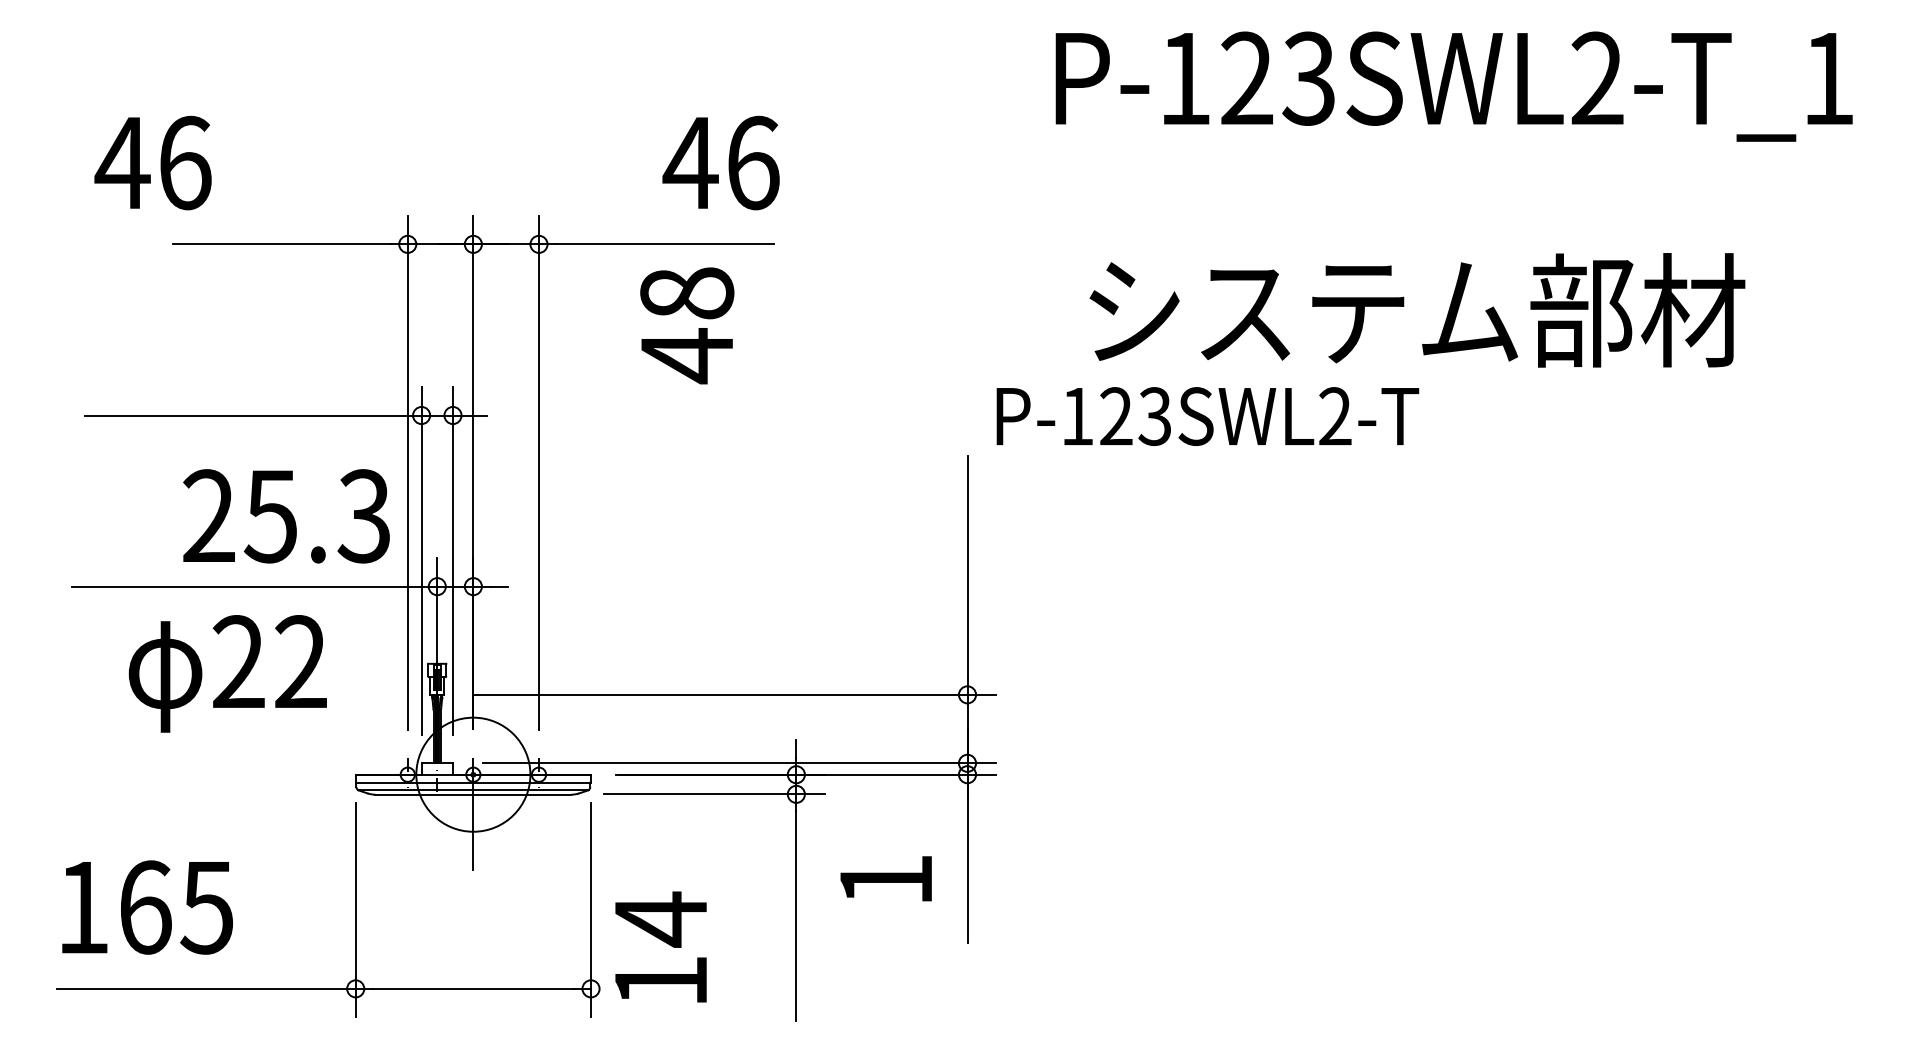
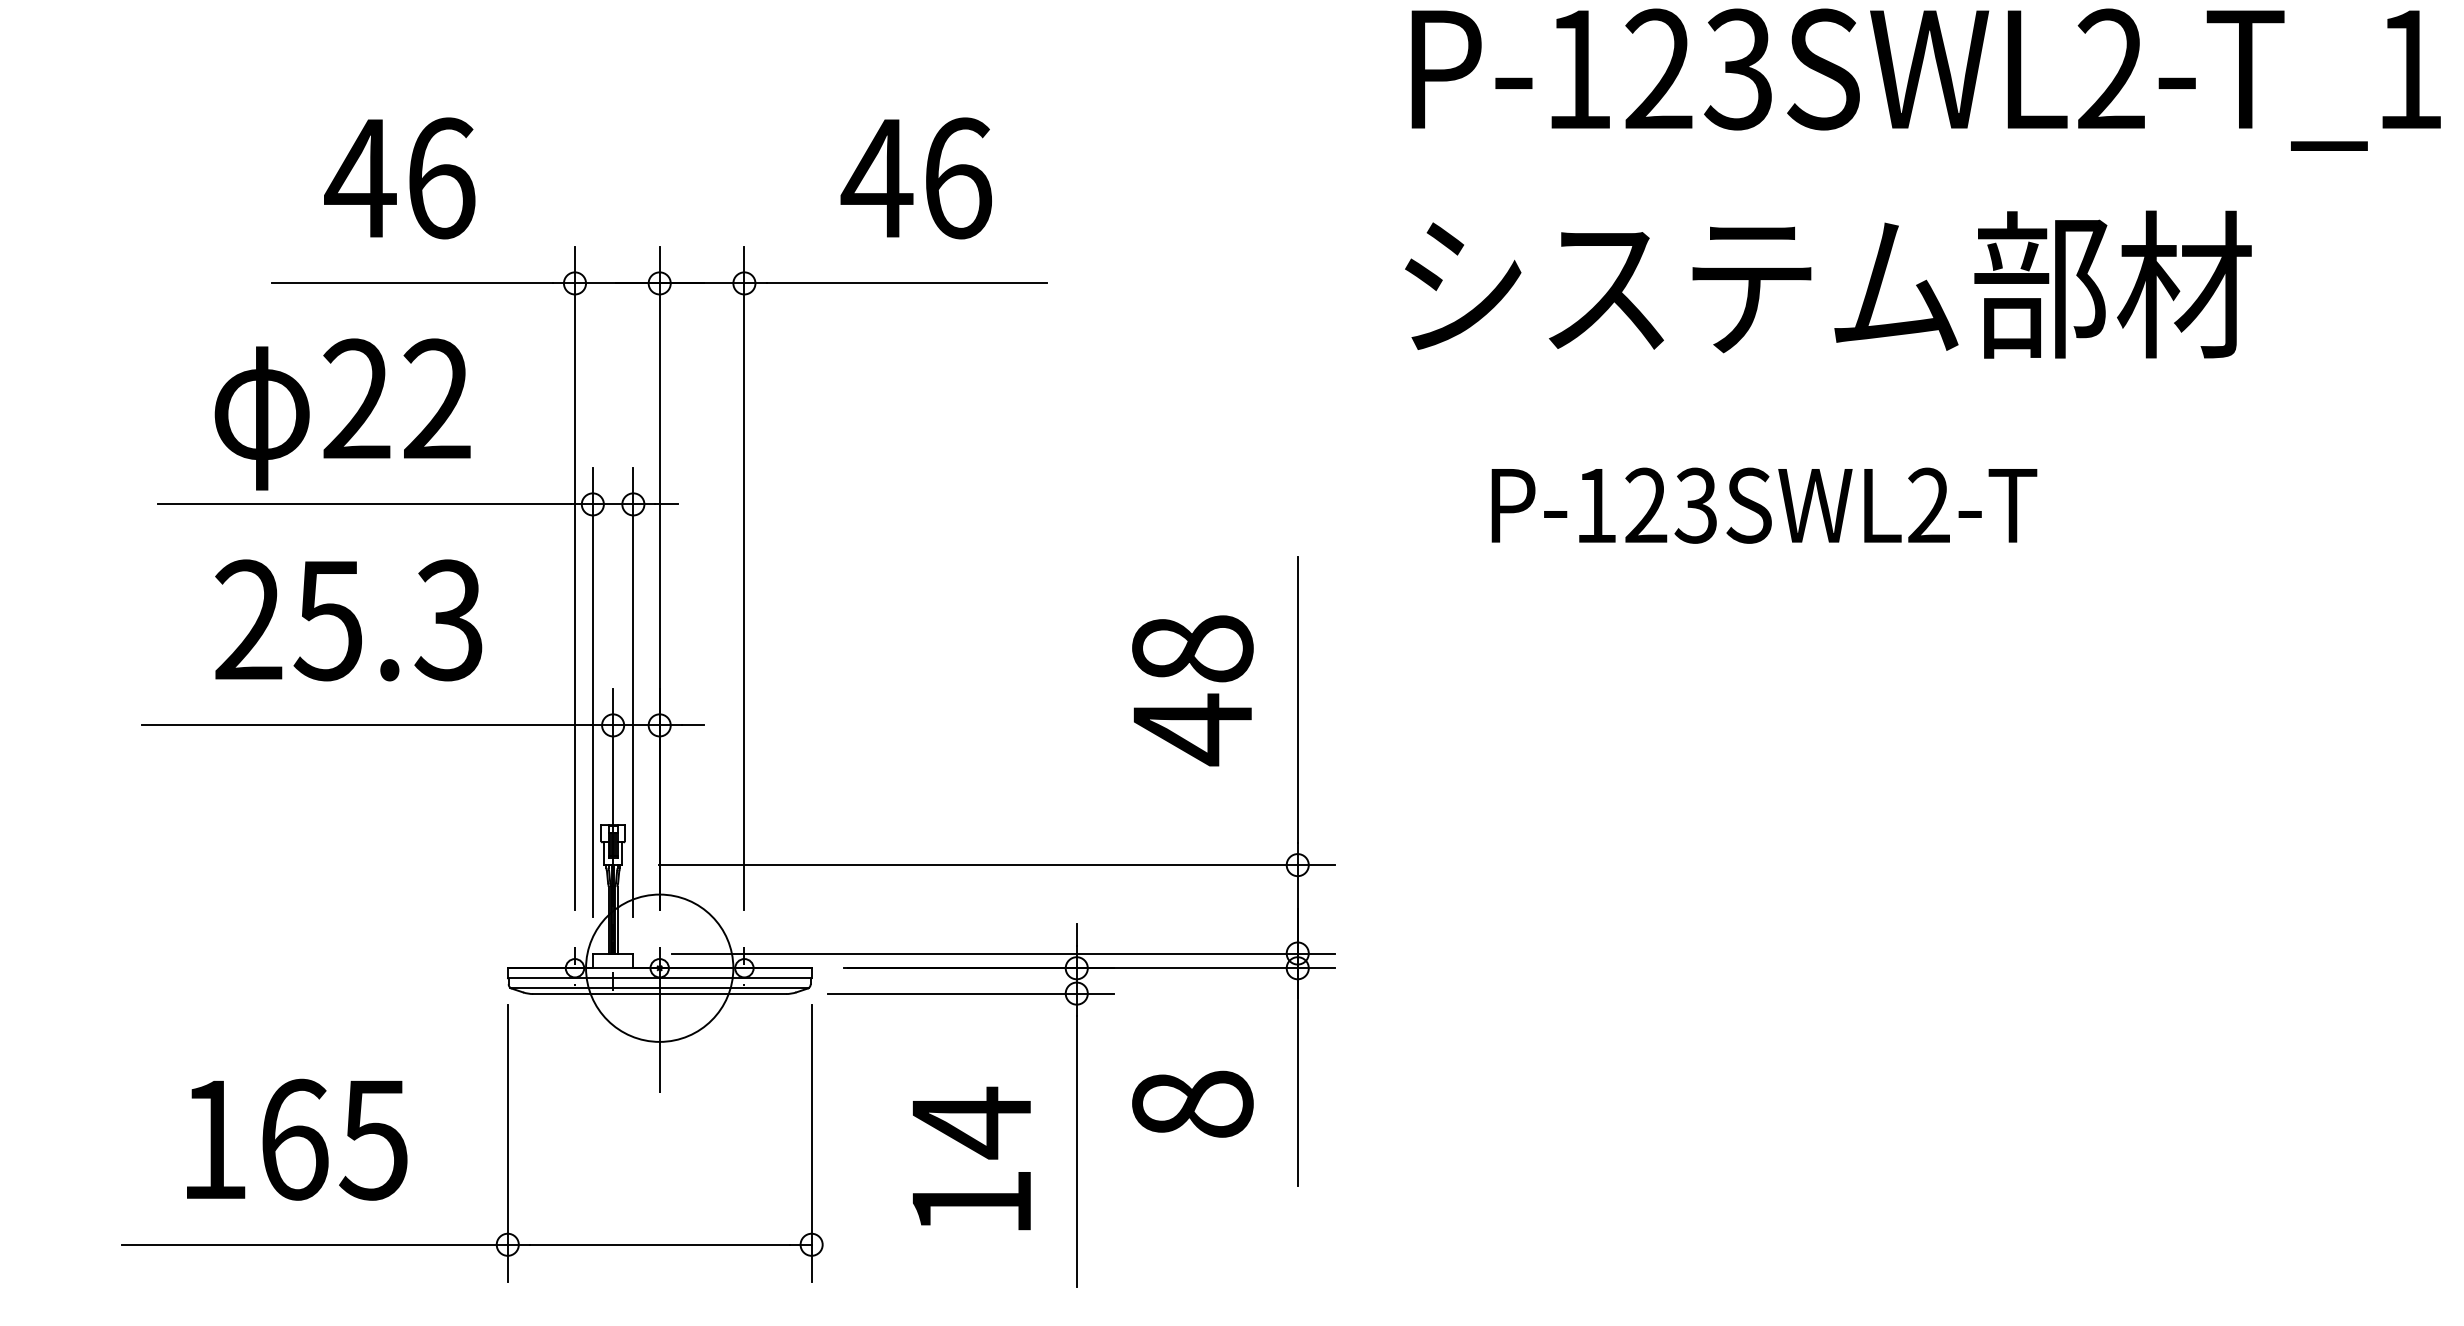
text: (152, 162) -> (399, 177), moved
text: (720, 162) -> (915, 177), moved
text: (1417, 310) -> (1828, 284), moved
text: (687, 325) -> (1193, 690), moved
text: (1207, 416) -> (1763, 505), moved
text: (286, 516) -> (348, 620), moved
text: (227, 673) -> (342, 413), moved
text: (886, 879) -> (1193, 1103), 1 -> 8
text: (147, 907) -> (297, 1139), moved
text: (660, 946) -> (971, 1157), moved

